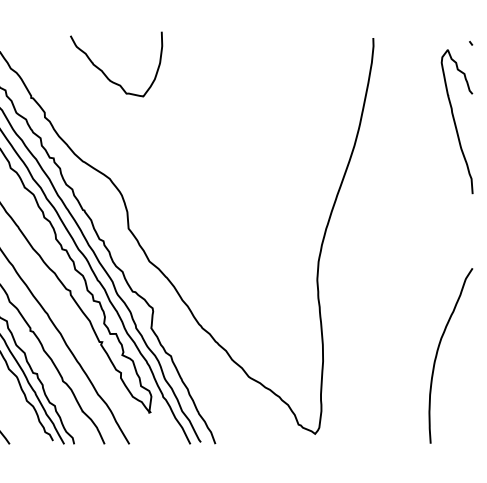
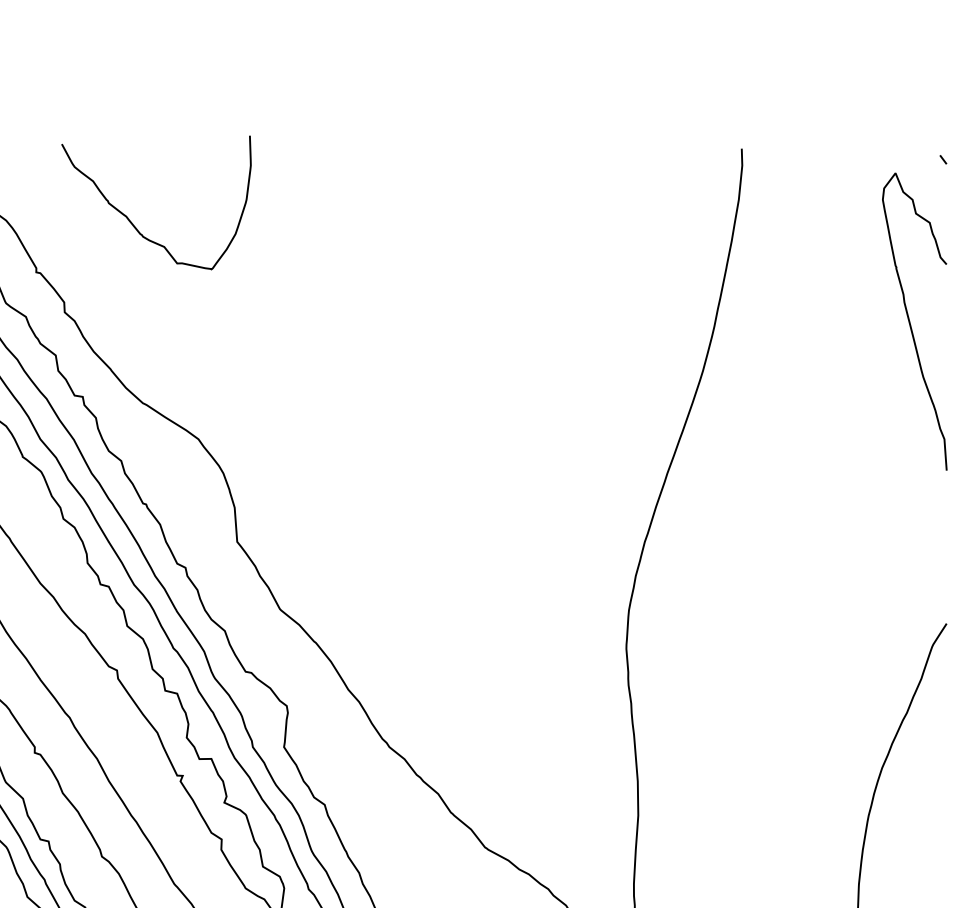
curve: (105, 73) -> (133, 221), moved

